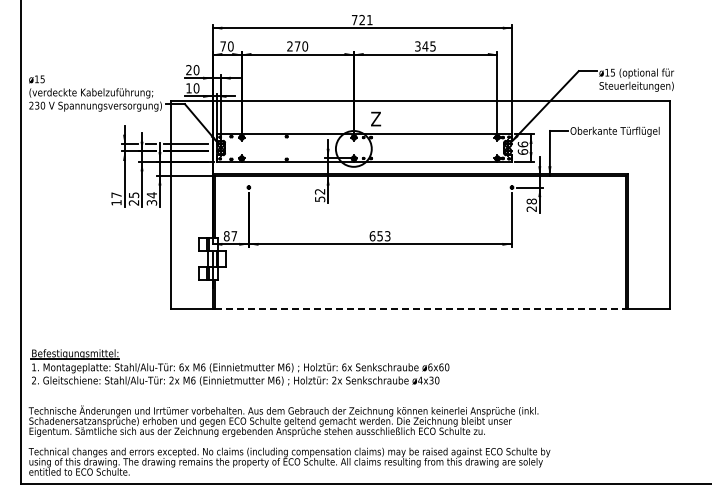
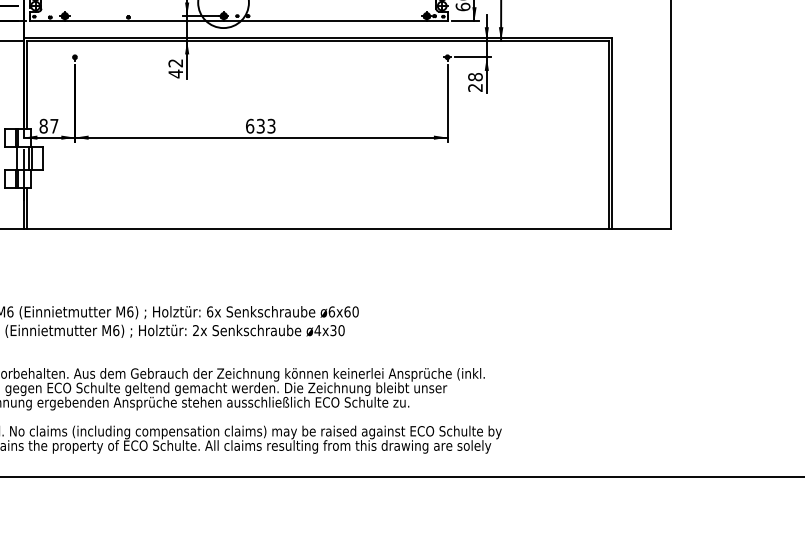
text: (320, 199) -> (176, 74), 52 -> 42
text: (379, 235) -> (259, 125), 653 -> 633
line: (420, 308) -> (317, 228), dashed -> solid

